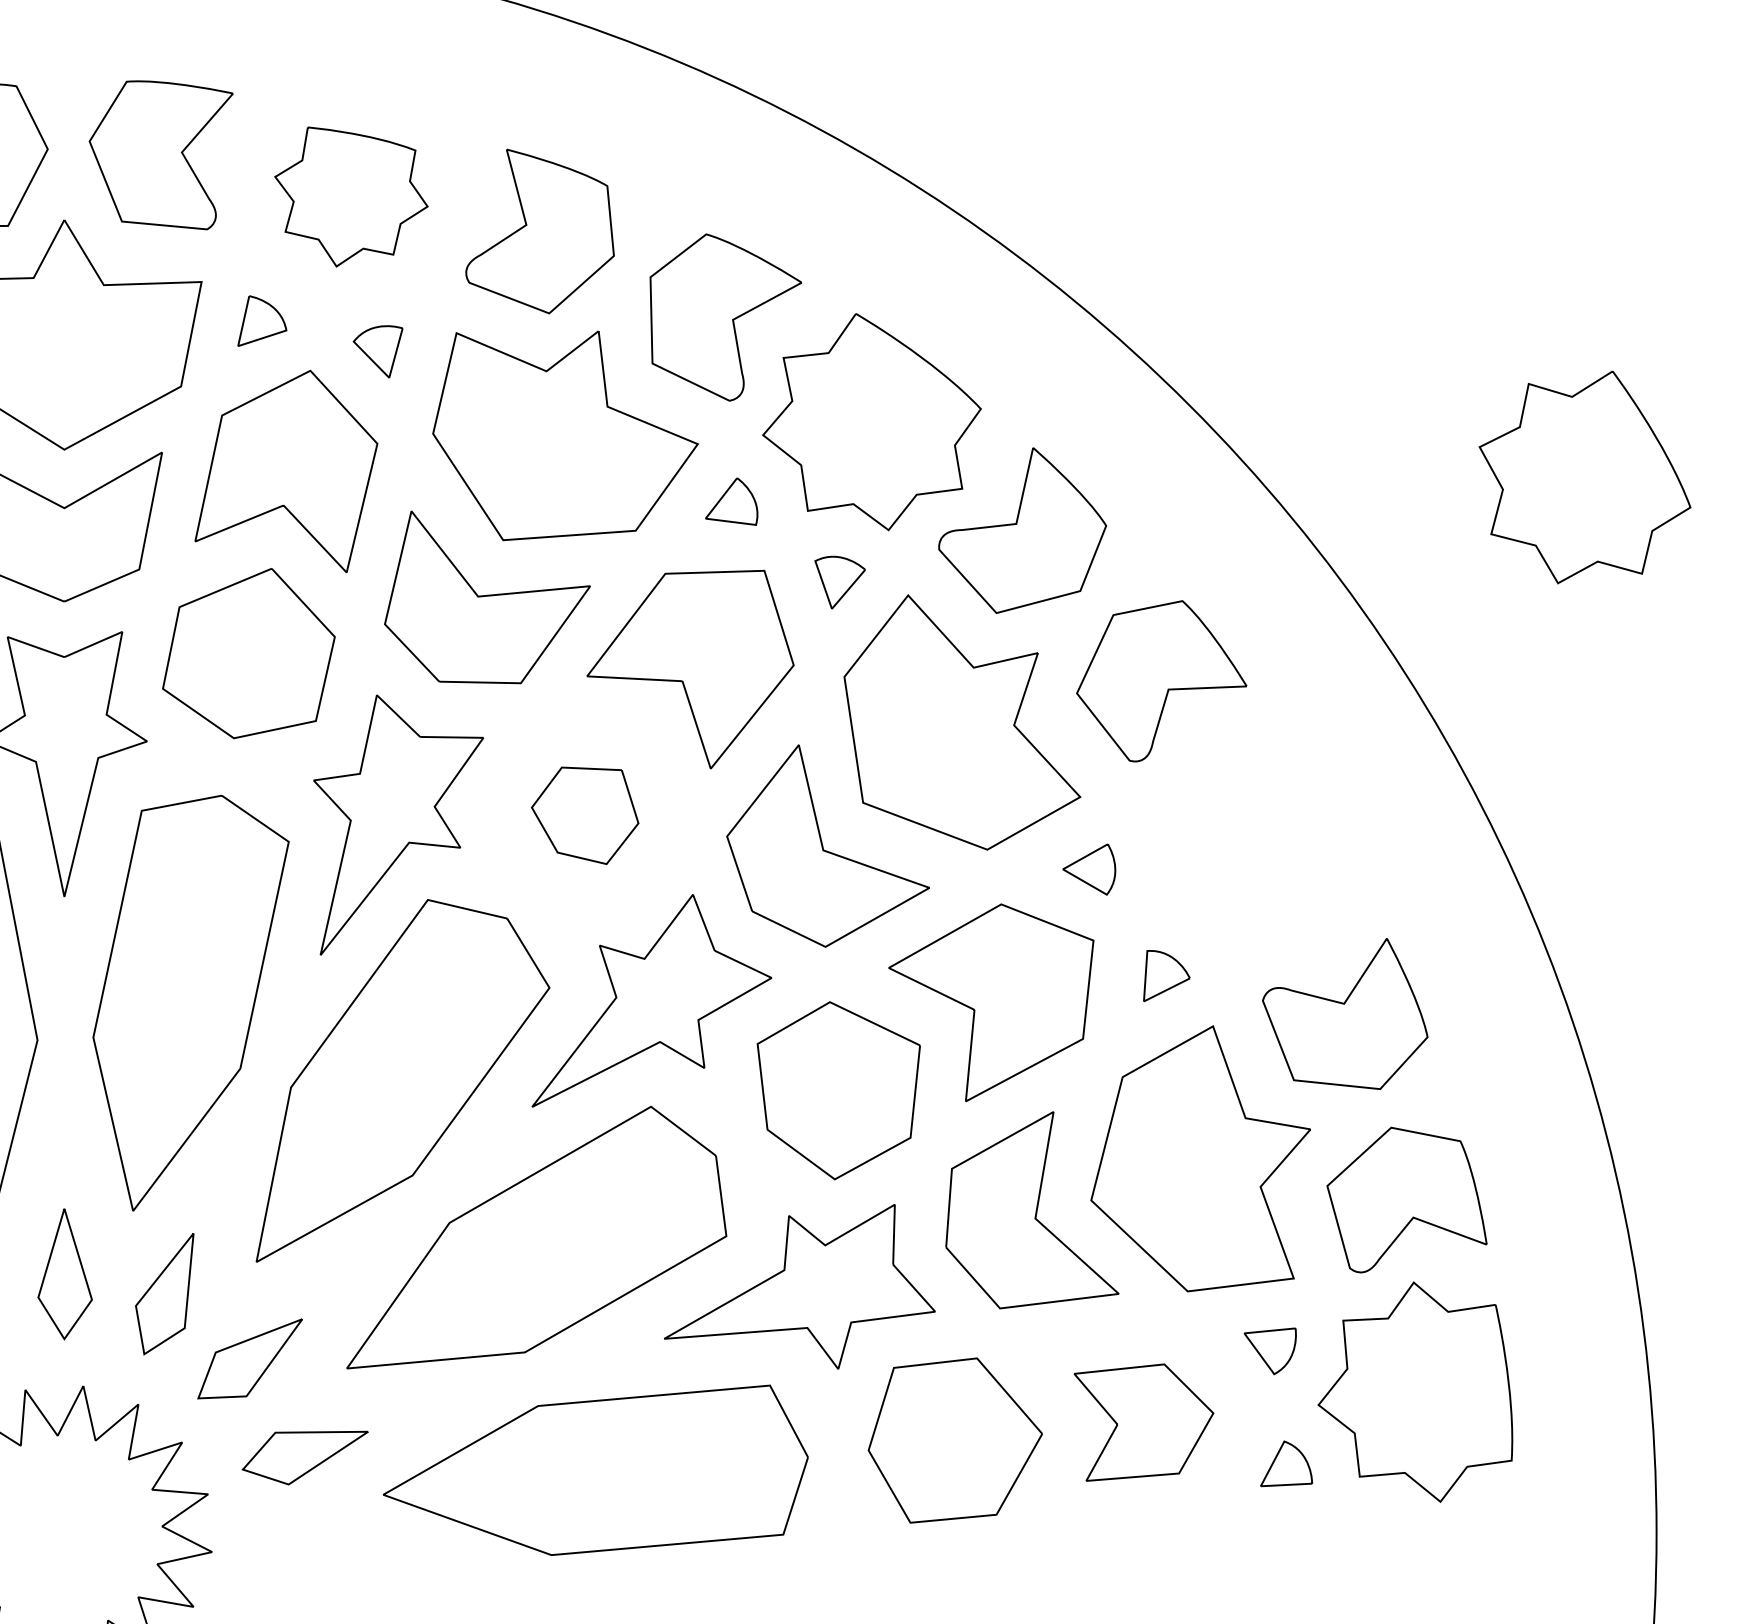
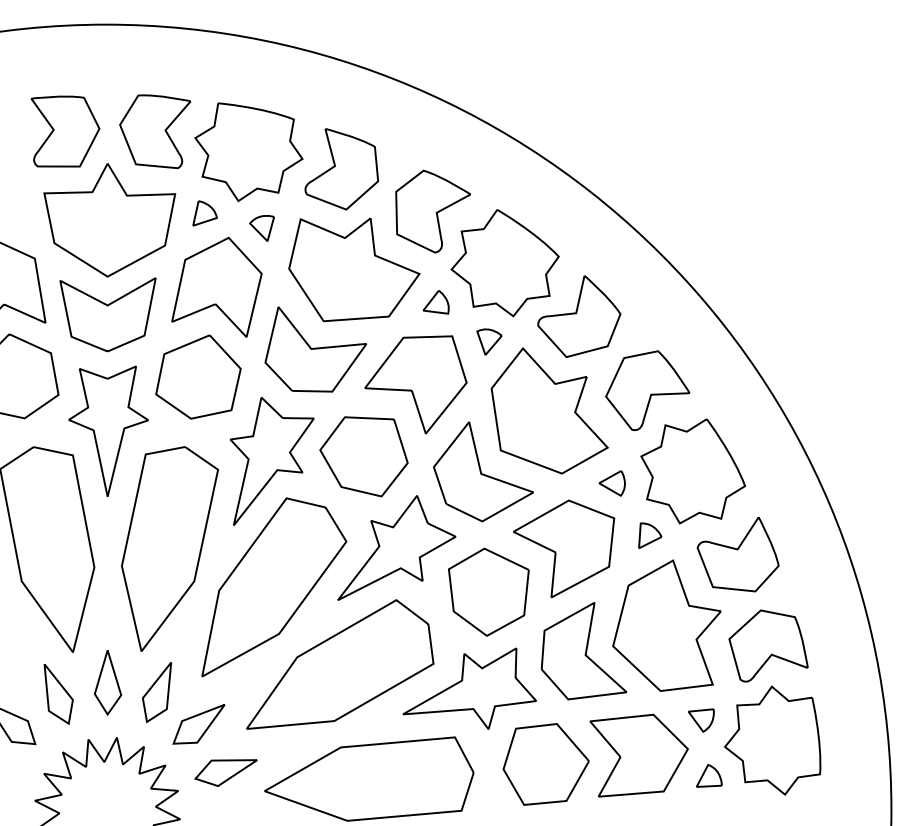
part: (350, 197) -> (248, 152), size x1.43
part: (1585, 477) -> (693, 471), moved
part: (584, 814) -> (363, 456), size x1.67
part: (1142, 1422) -> (638, 755), size x1.43

